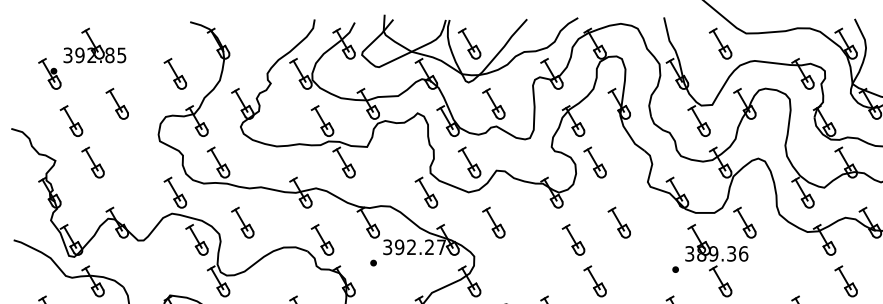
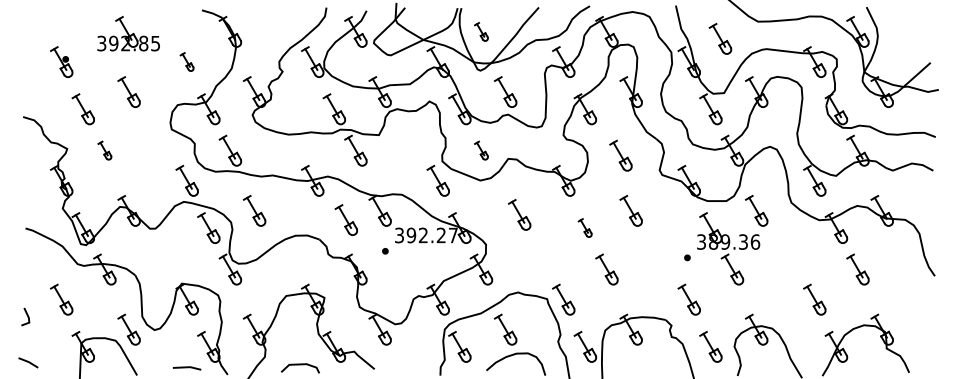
part: (469, 43) -> (481, 31), size x0.6
part: (720, 43) -> (720, 38), moved
part: (94, 45) -> (128, 33), moved
part: (174, 73) -> (186, 61), size x0.6
part: (92, 162) -> (104, 150), size x0.6
part: (469, 162) -> (481, 150), size x0.6
part: (594, 162) -> (620, 155), moved
part: (493, 222) -> (519, 214), moved
part: (321, 239) -> (345, 219), moved
part: (572, 239) -> (584, 227), size x0.6

